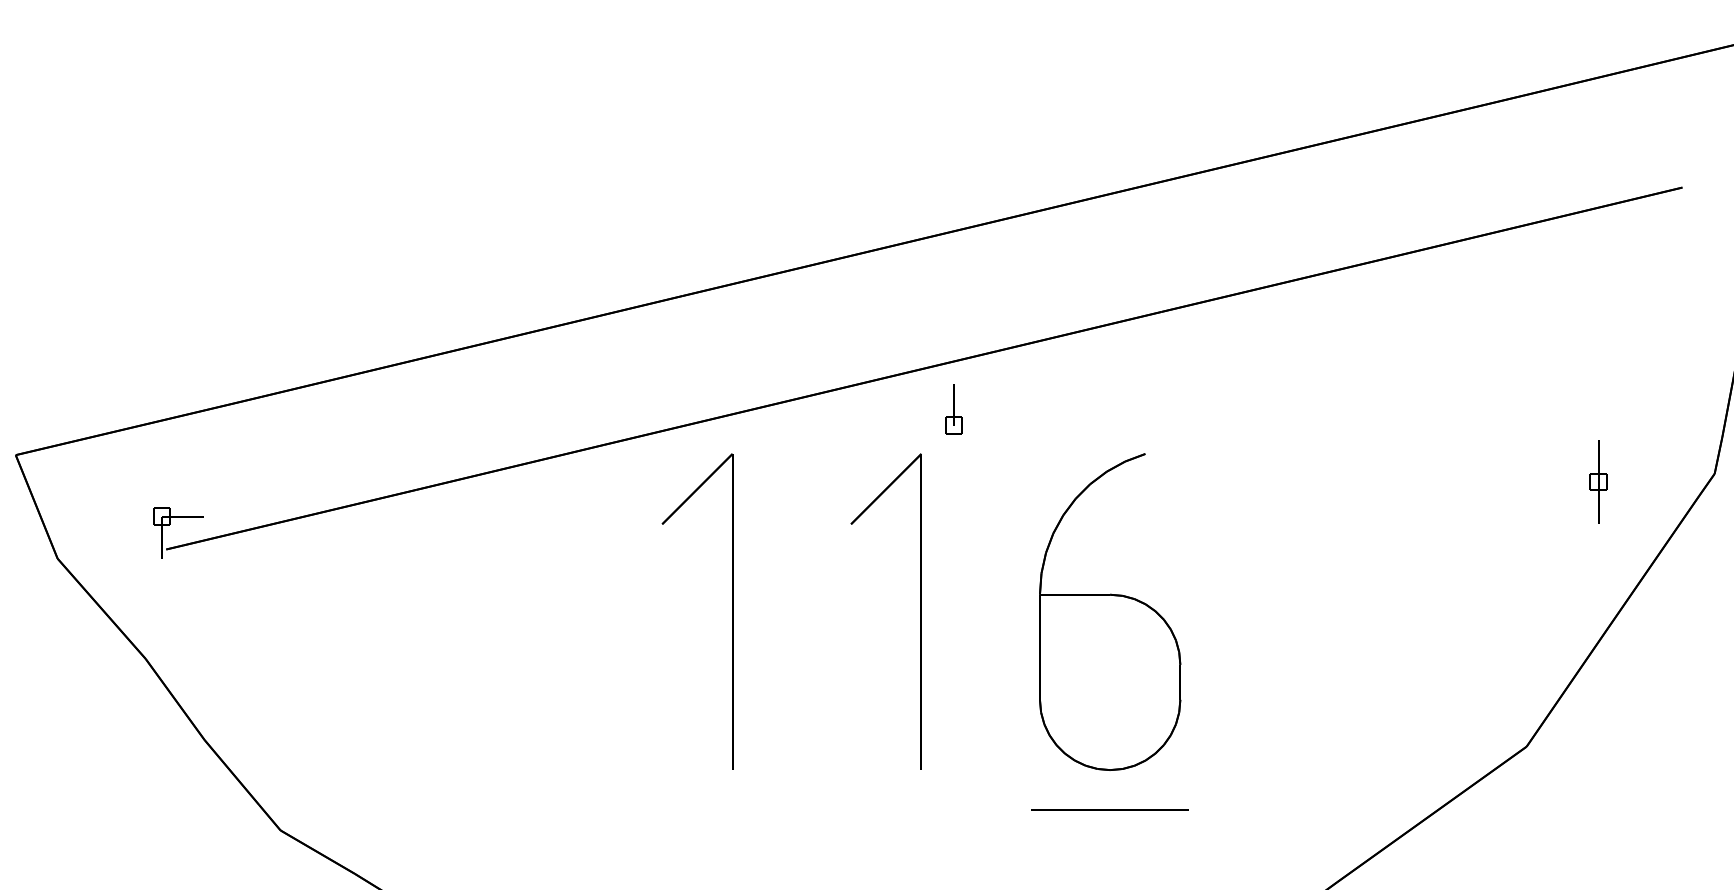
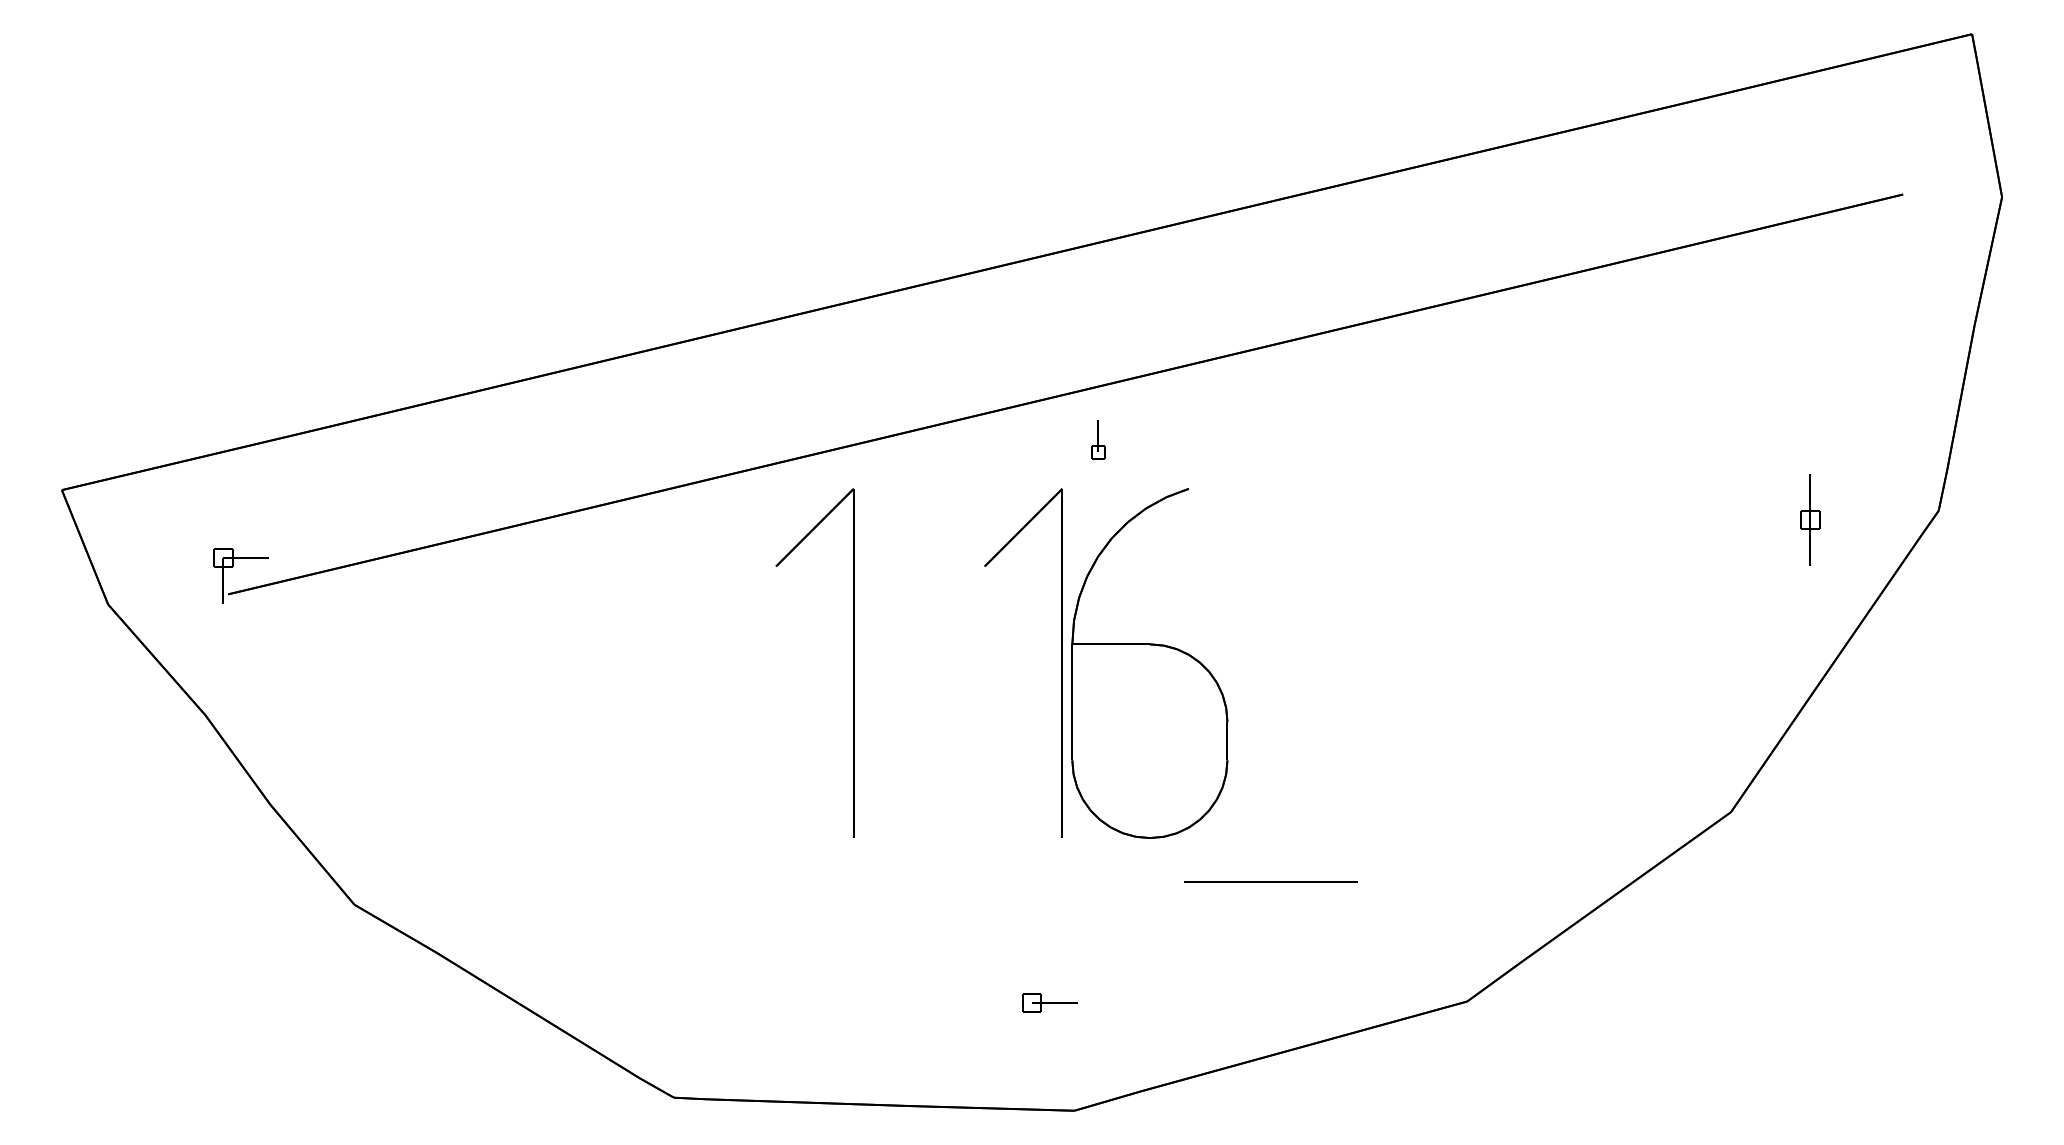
part: (954, 409) -> (1098, 439), size x0.7
part: (1109, 612) -> (1149, 663), moved

